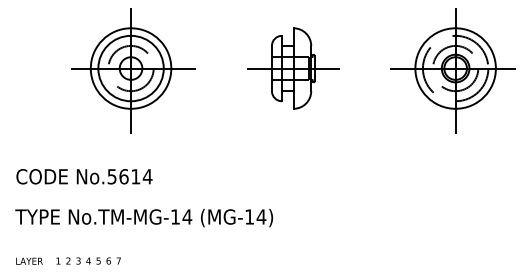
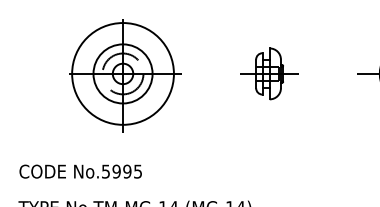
circle: (130, 68) -> (122, 73), size x1.4
part: (293, 68) -> (269, 73), size x0.7
text: (135, 176) -> (127, 171), No.5614 -> No.5995

